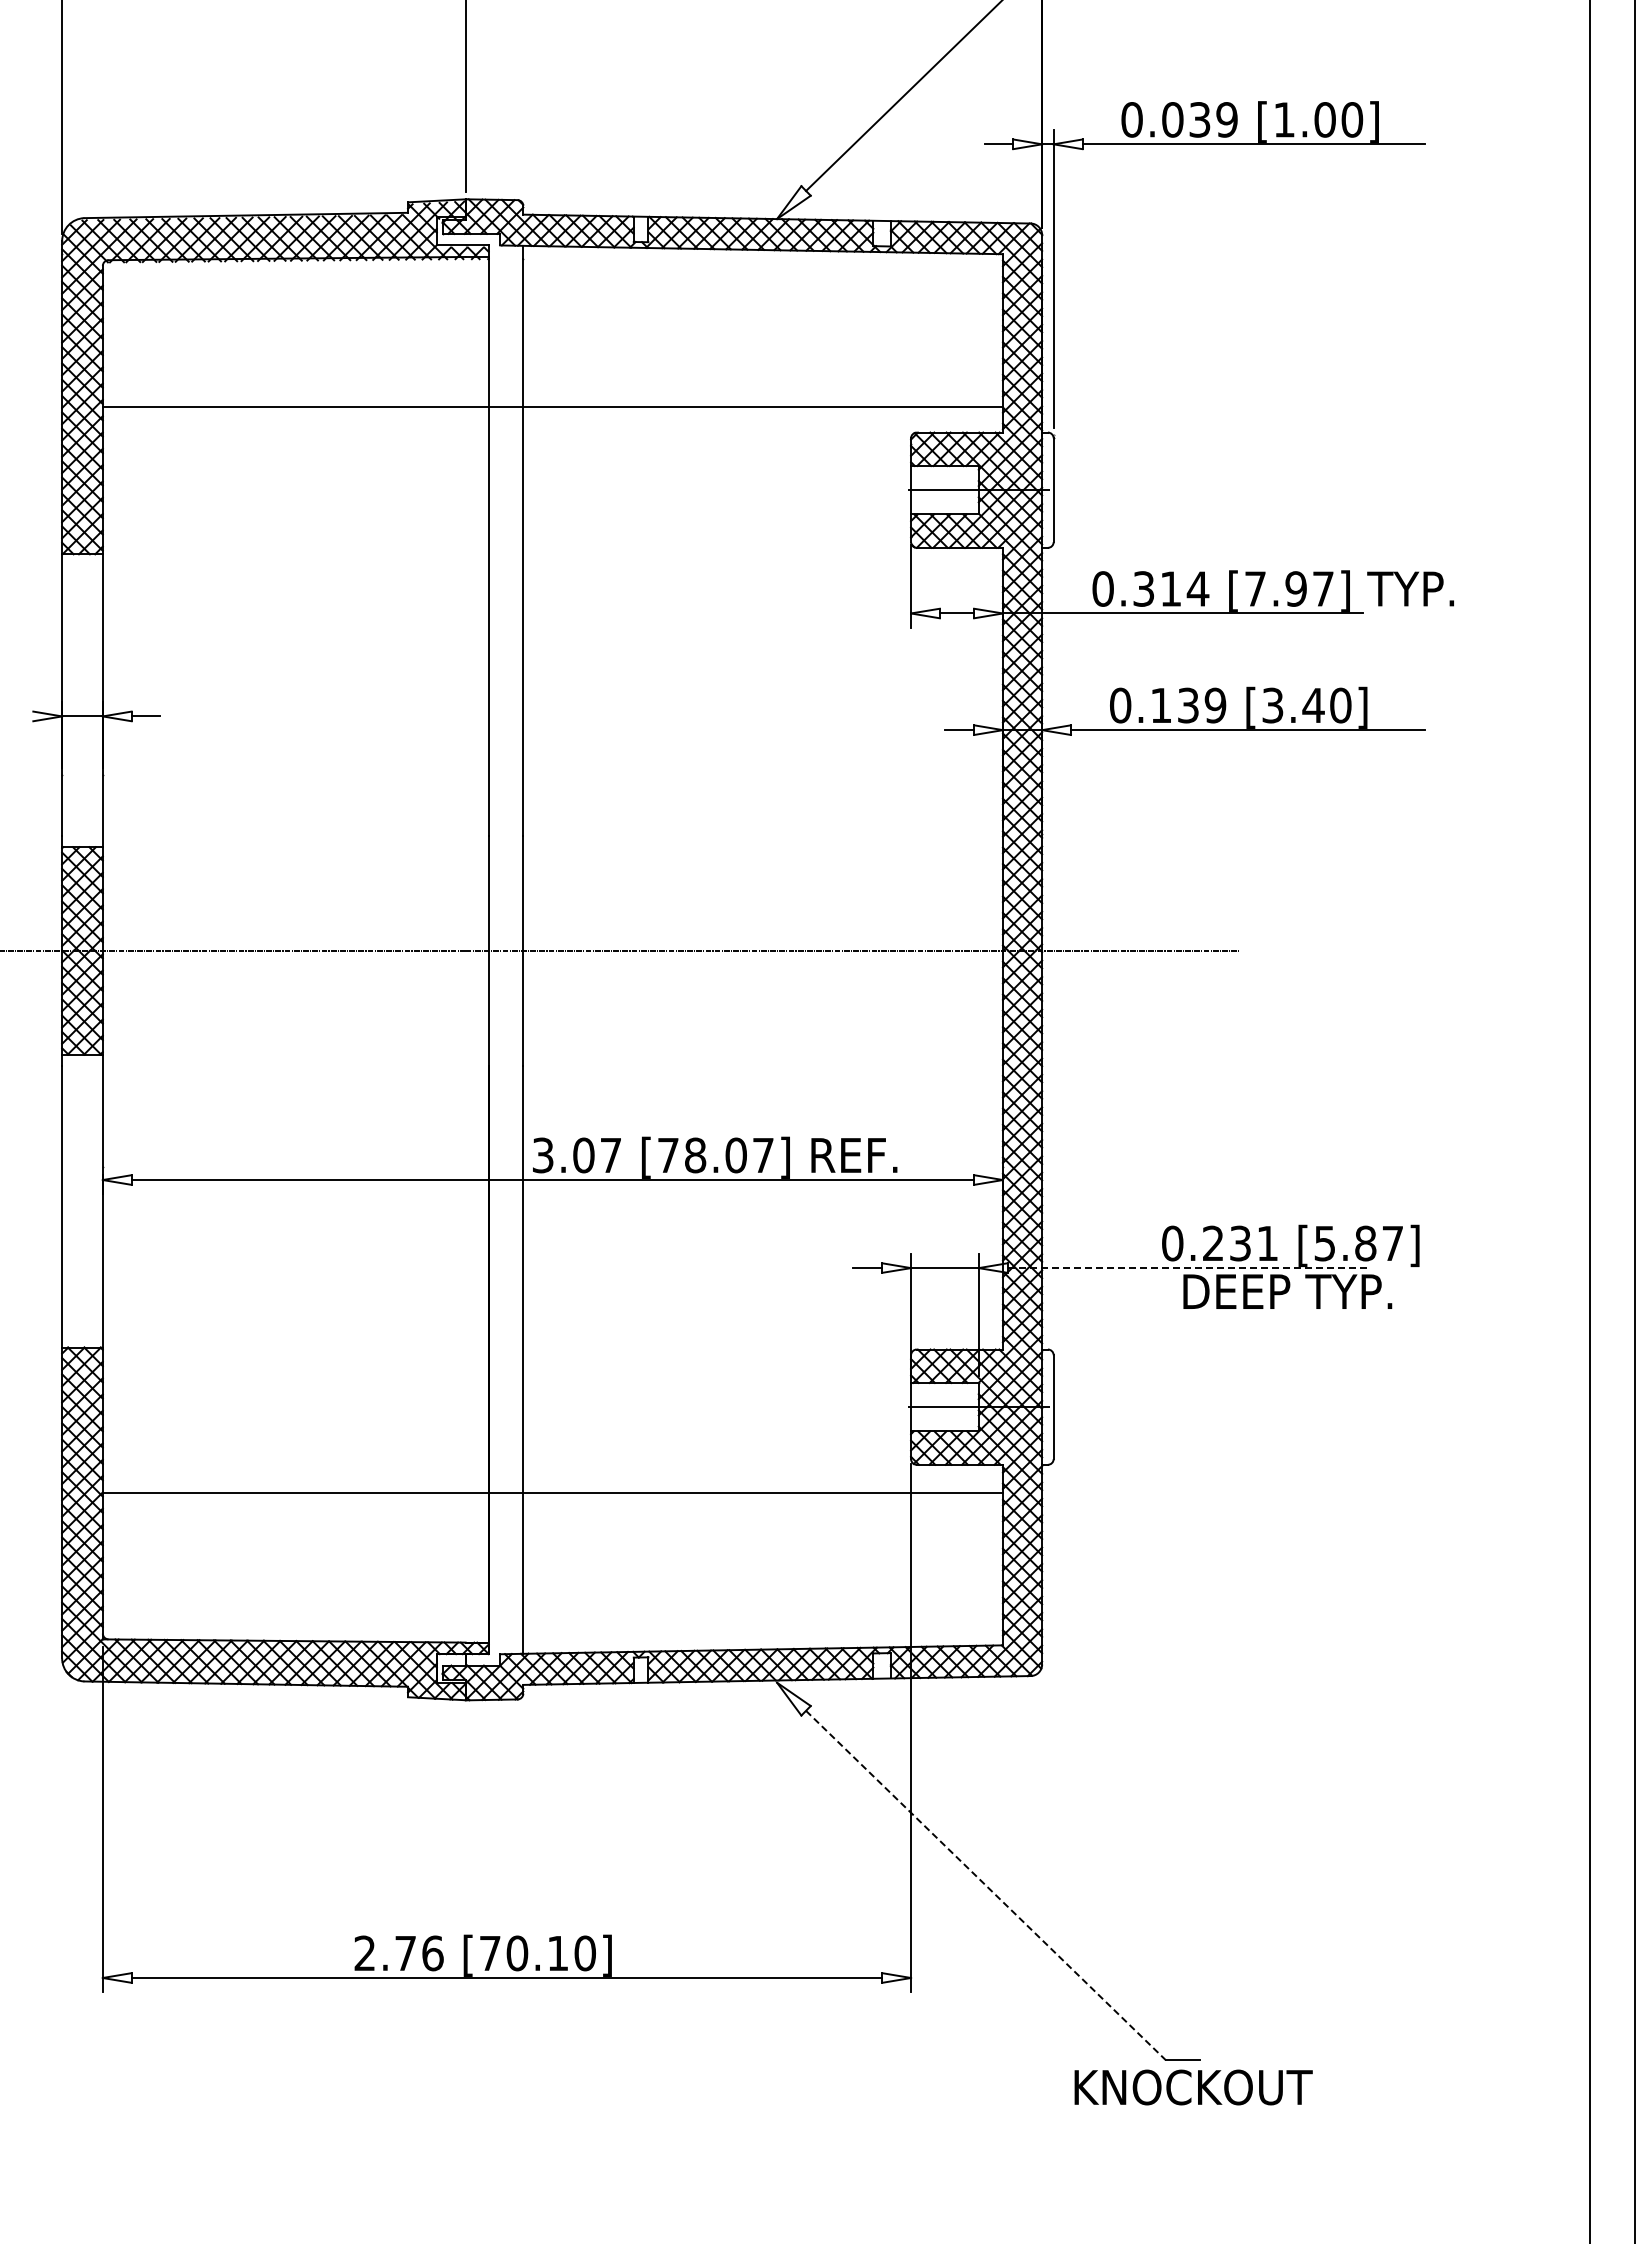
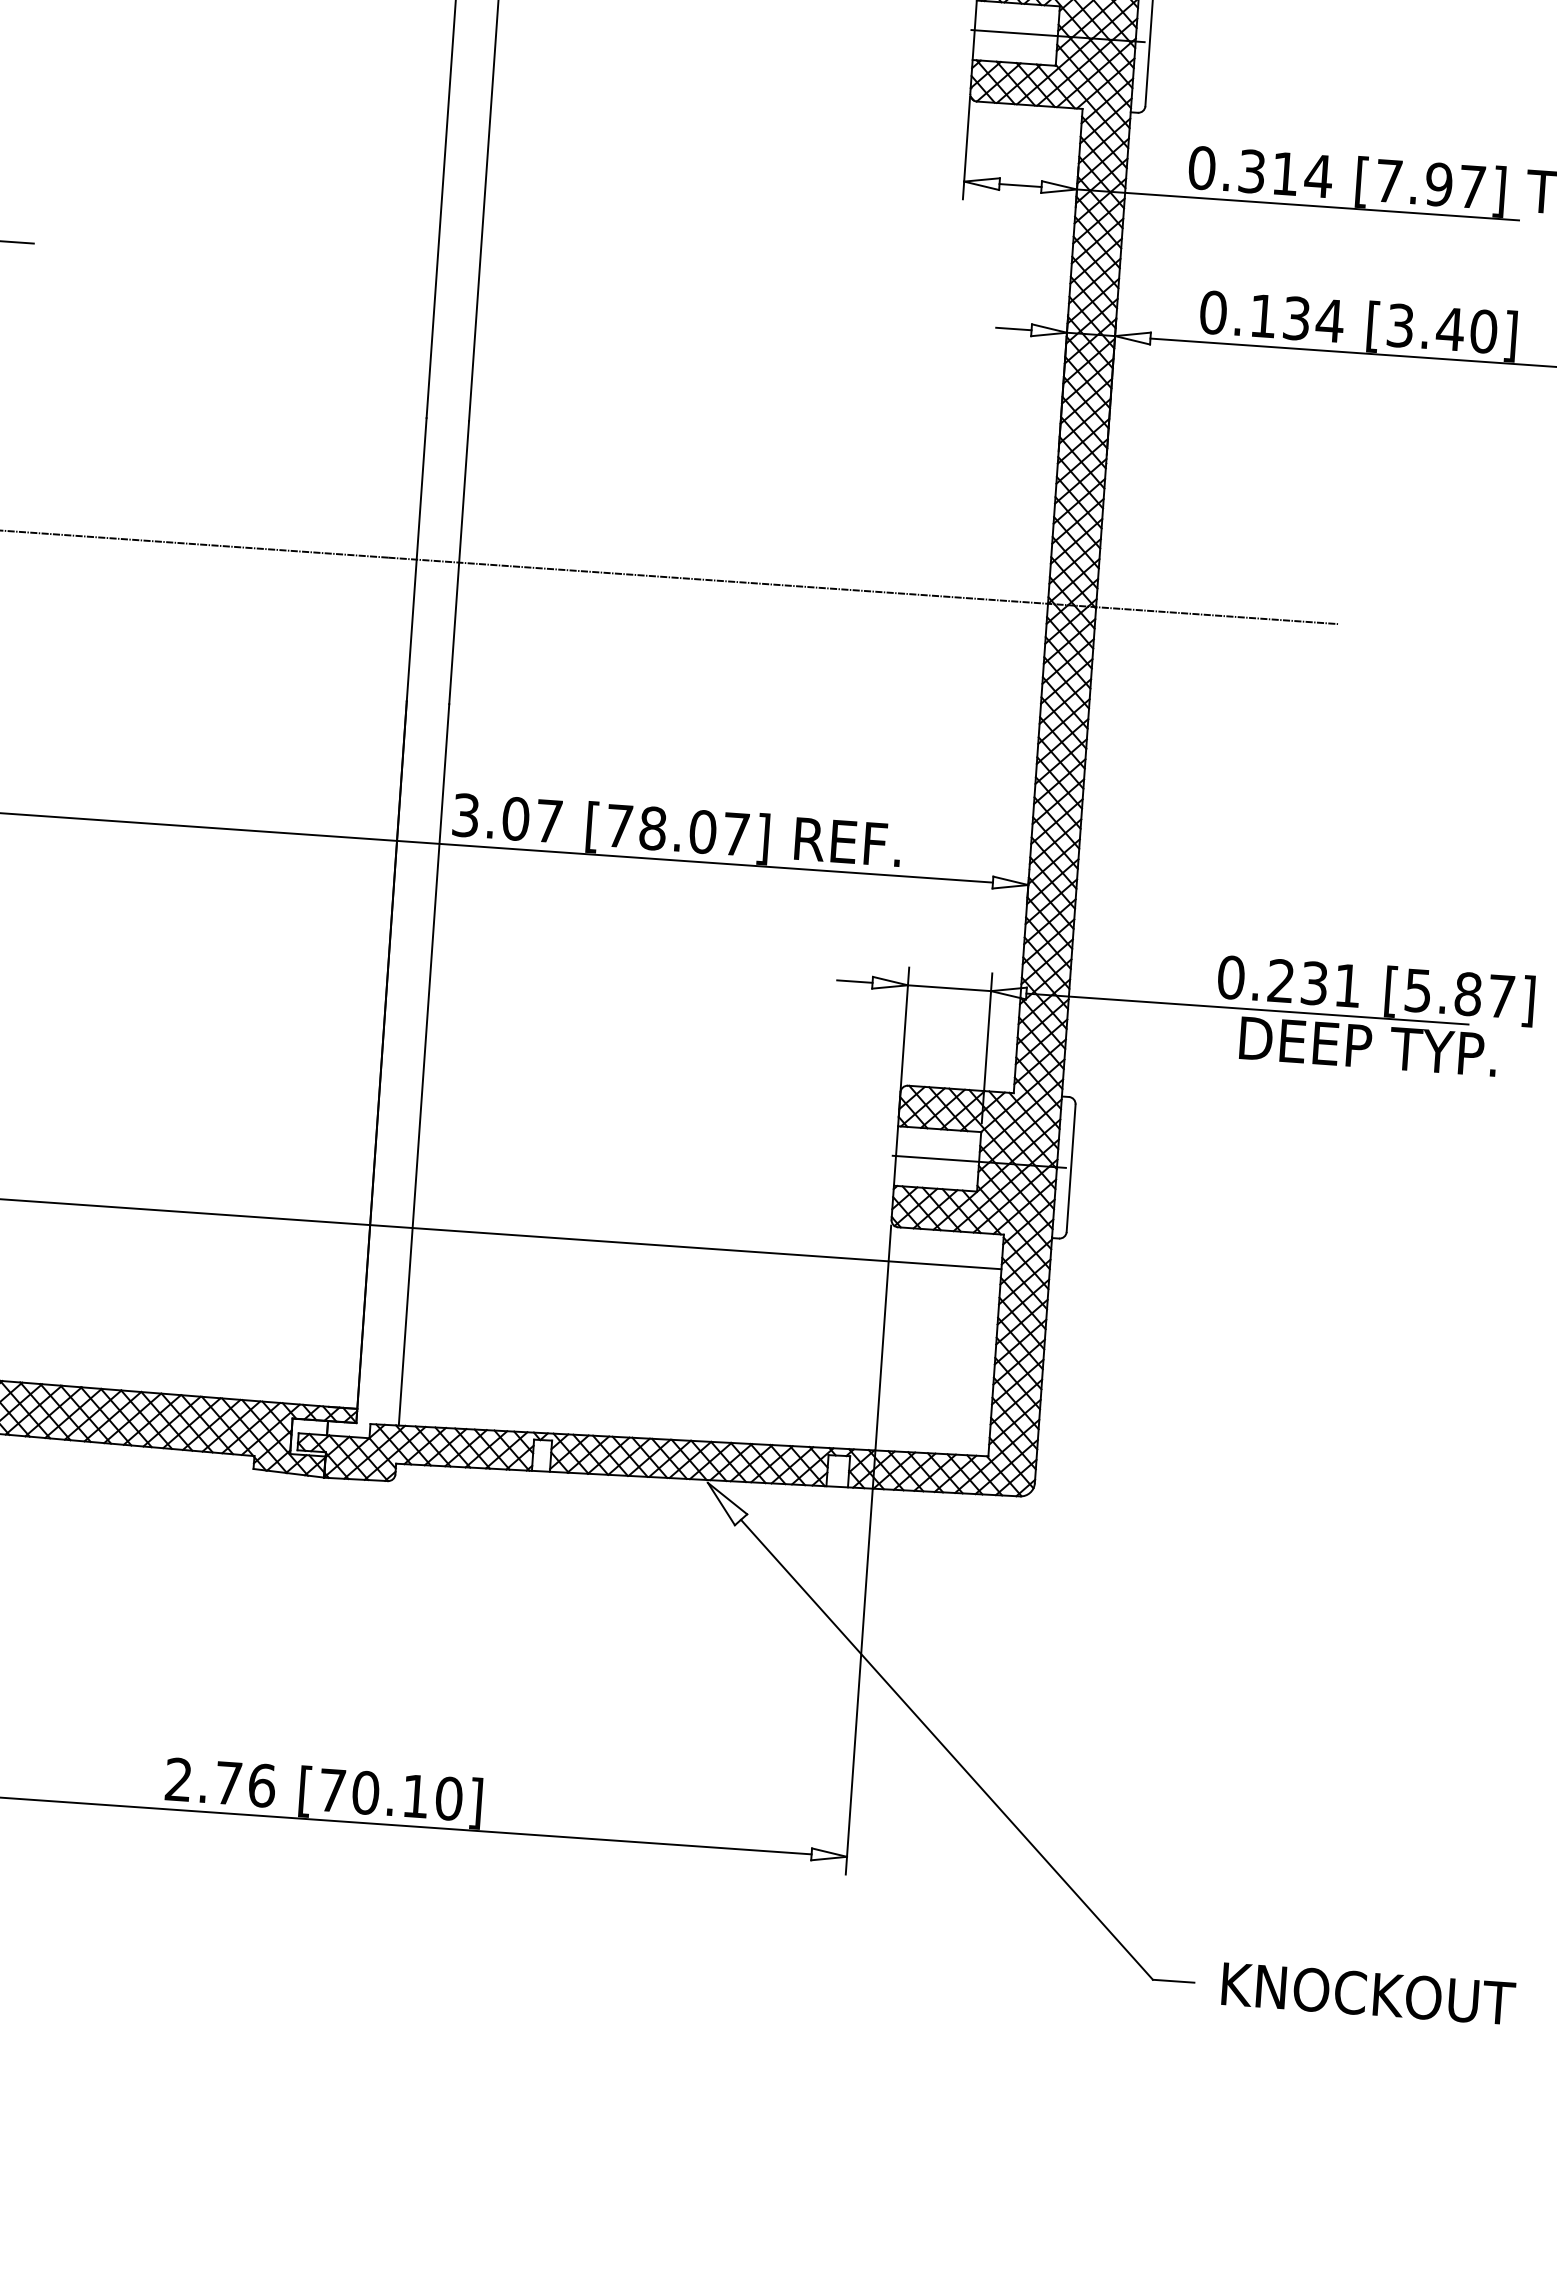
text: (1215, 705) -> (1330, 320), 0.139 -> 0.134
line: (1188, 1268) -> (1248, 1009), dashed -> solid
line: (986, 1885) -> (947, 1749), dashed -> solid
text: (1193, 2087) -> (1368, 1993), moved

